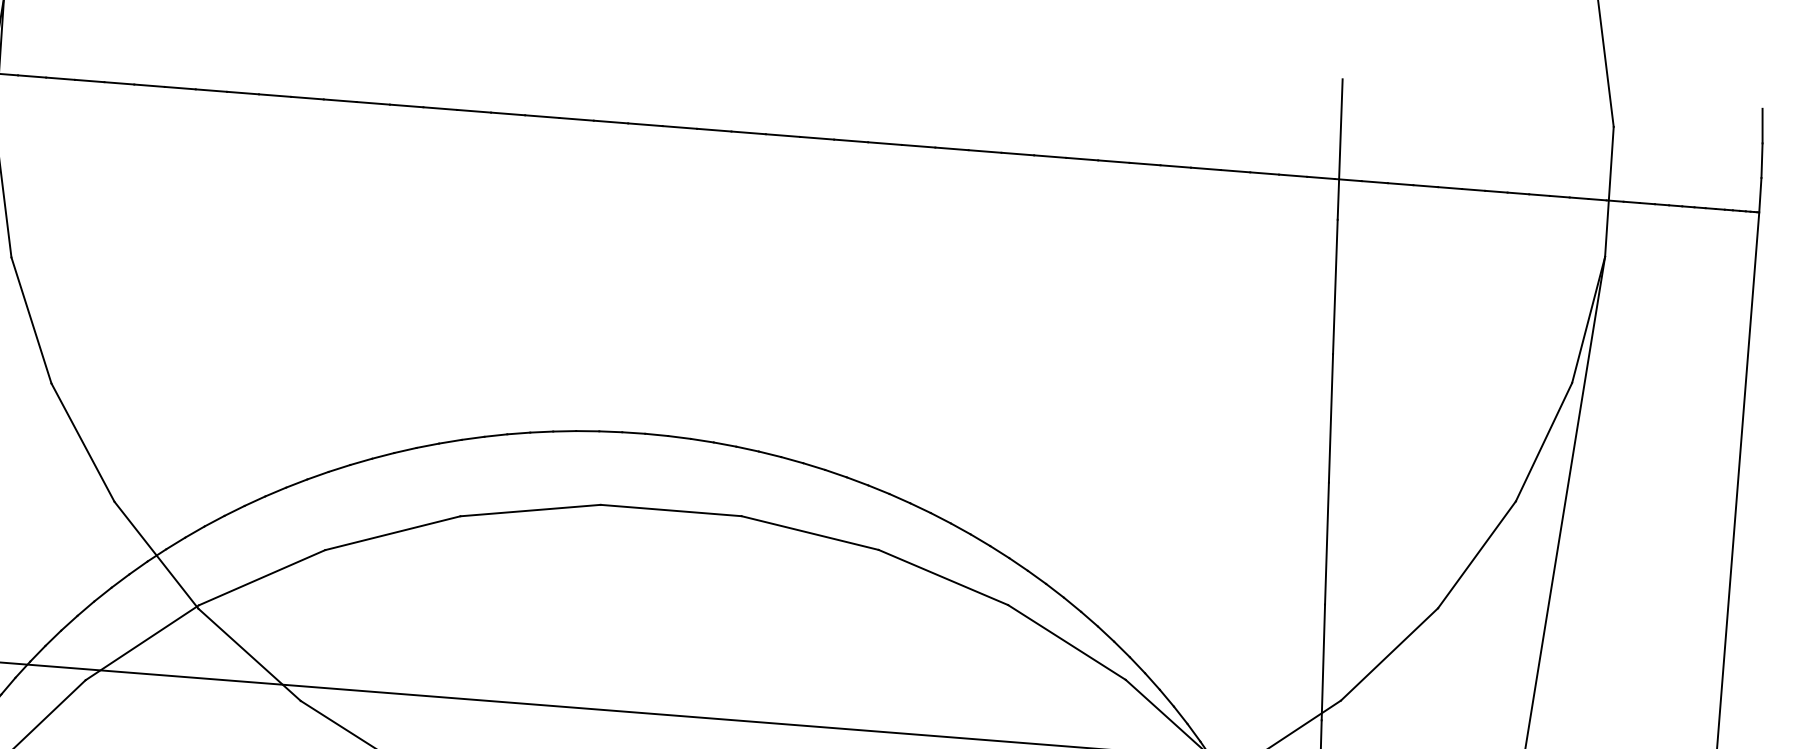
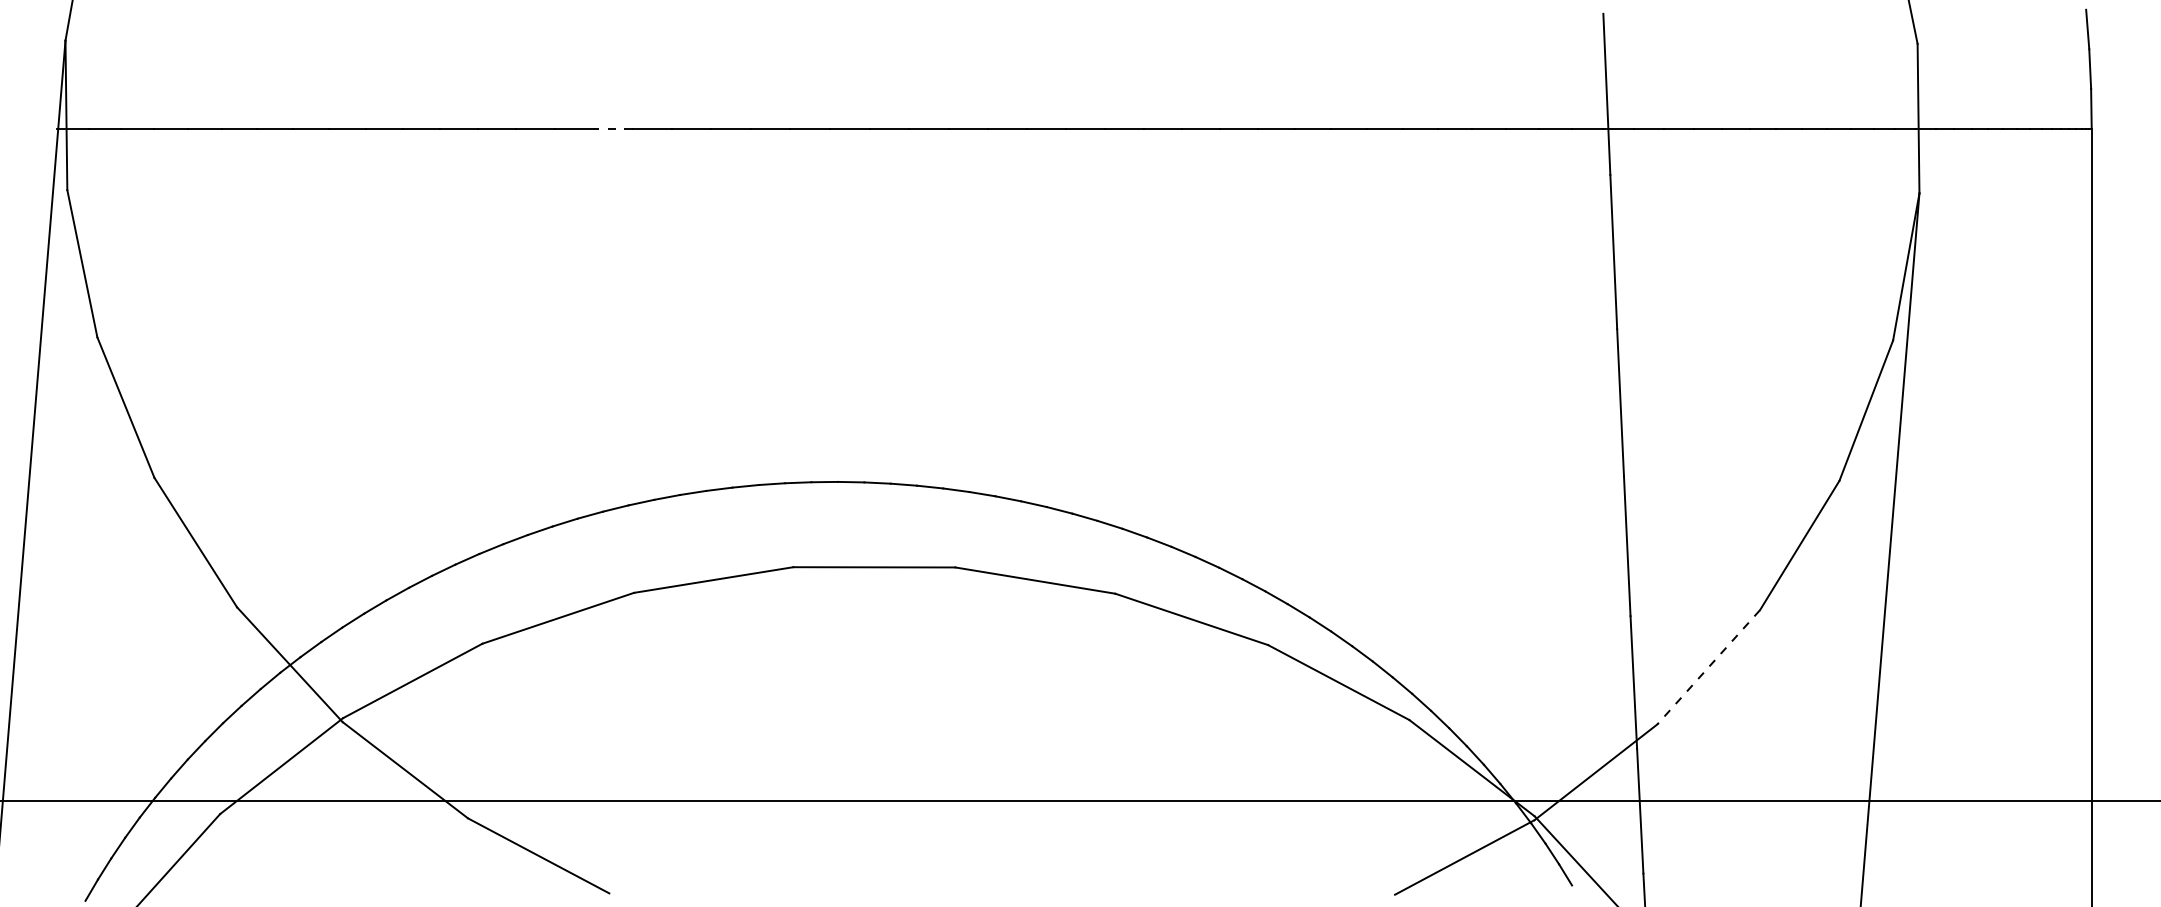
line: (474, 111) -> (613, 128), solid -> dashed
line: (1389, 654) -> (1708, 667), solid -> dashed

